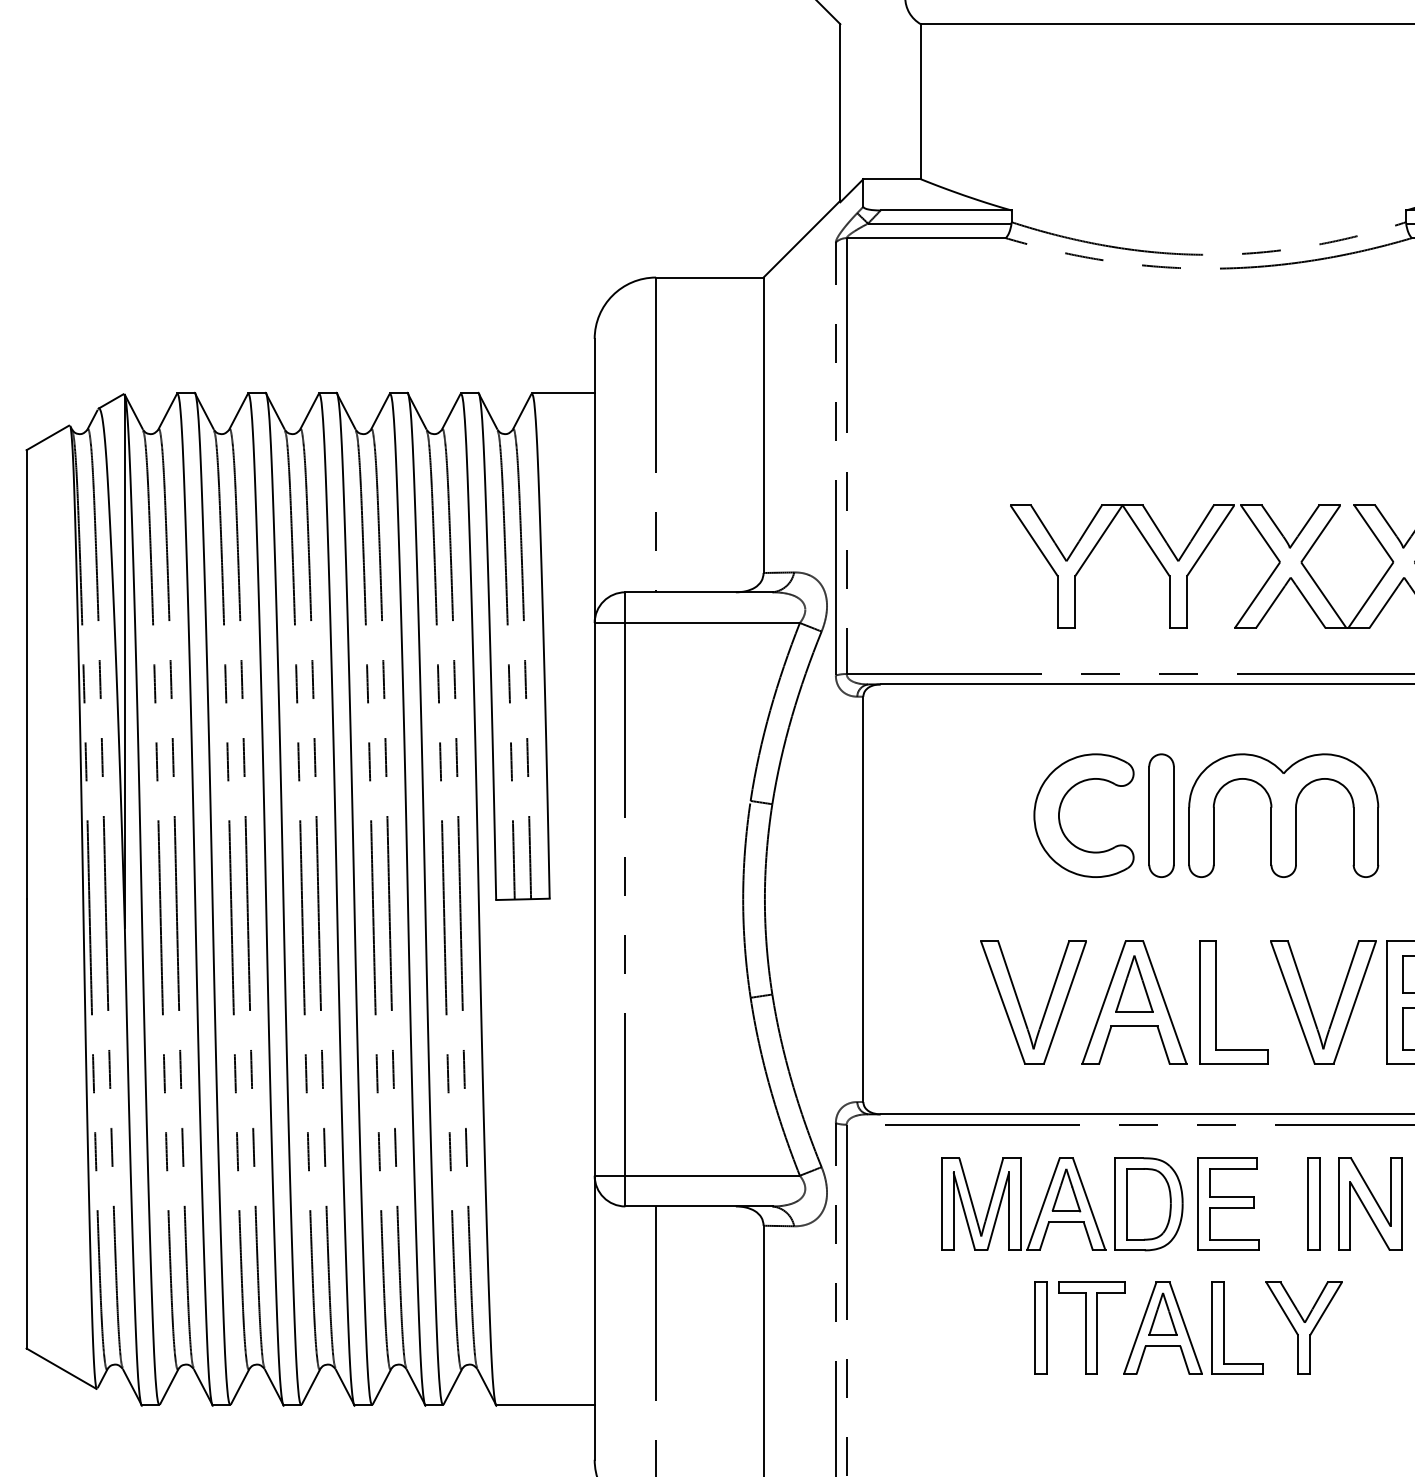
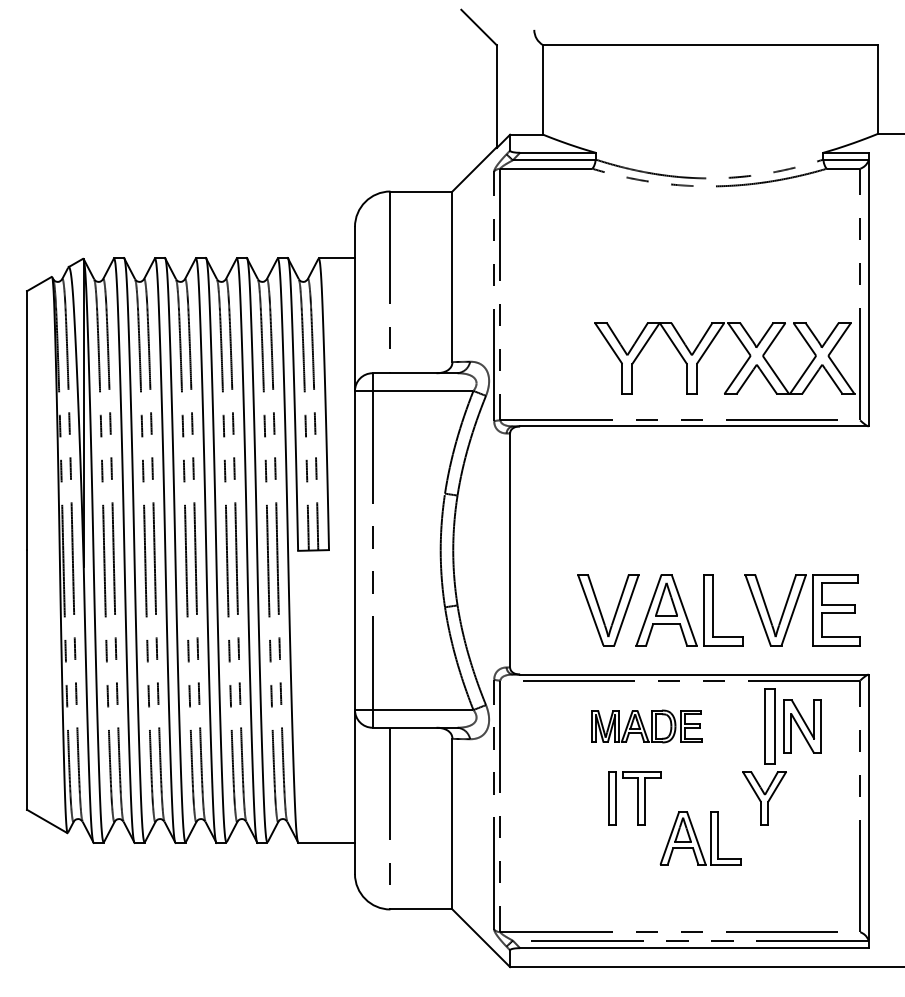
part: (1207, 814) -> (708, 501), removed
part: (1099, 1204) -> (646, 726), size x0.6
part: (1314, 1204) -> (770, 726), size x1.4
part: (1193, 1328) -> (700, 838), moved

